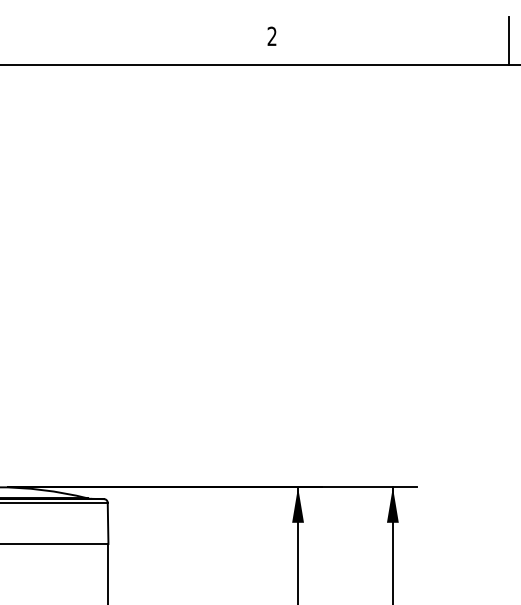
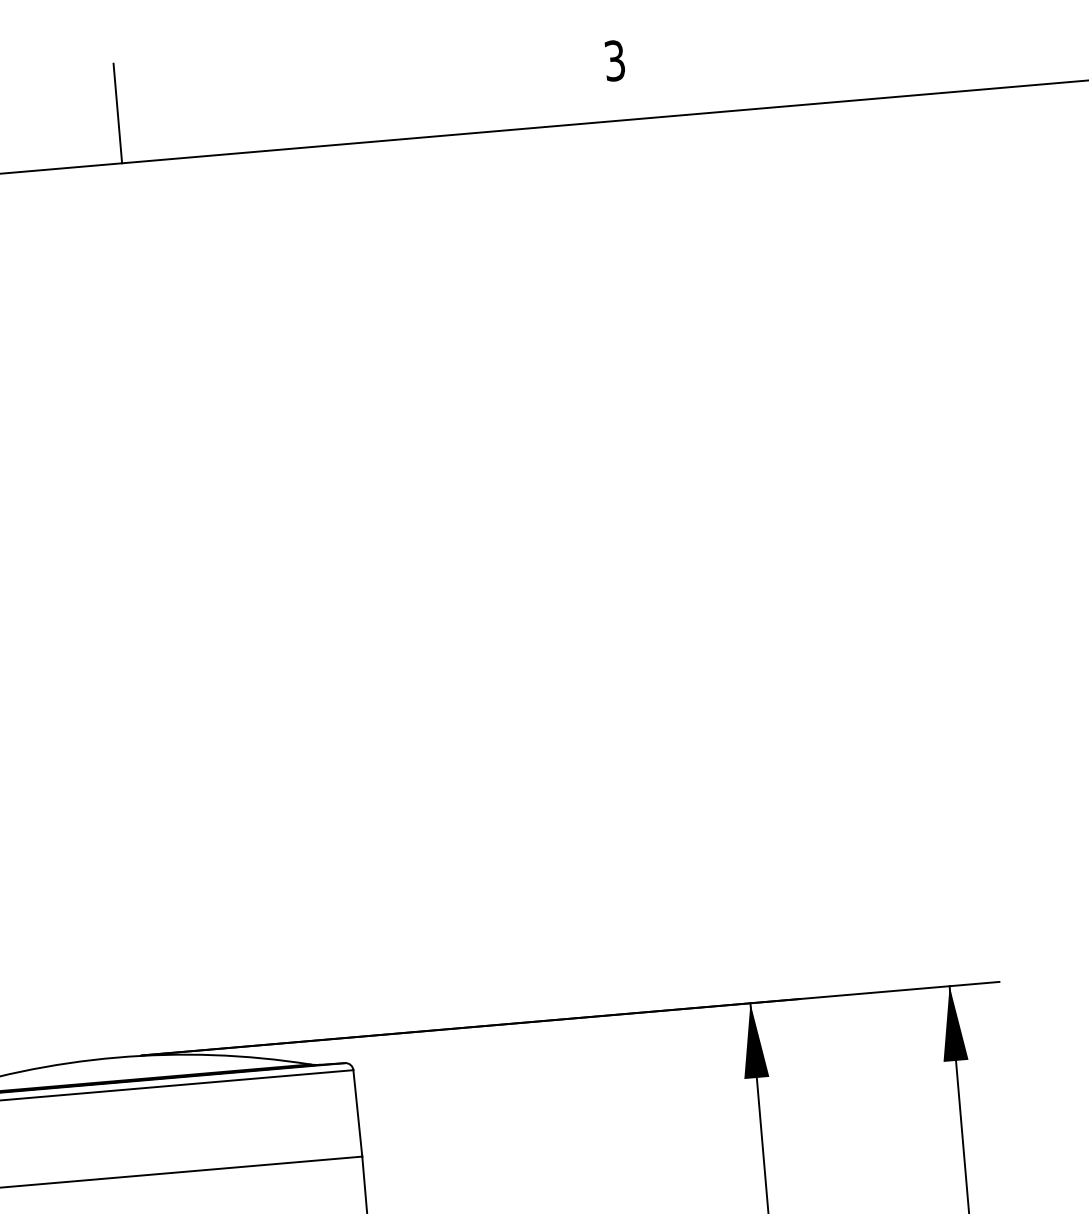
text: (271, 36) -> (613, 61), 2 -> 3
line: (35, 40) -> (118, 112), added

